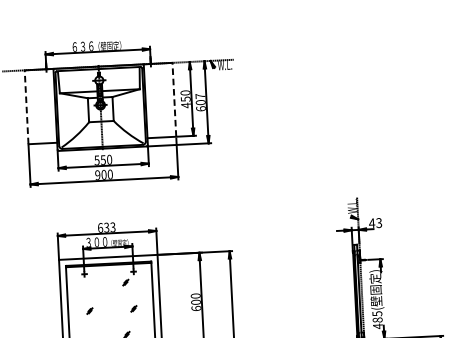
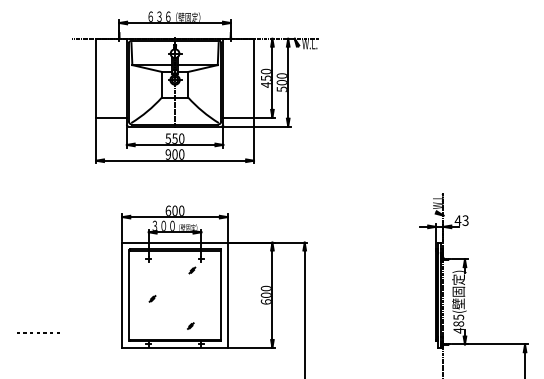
line: (174, 99) -> (254, 77), dashed -> solid
text: (200, 102) -> (281, 82), 607 -> 500
line: (26, 106) -> (96, 77), dashed -> solid
text: (109, 227) -> (178, 210), 633 -> 600
part: (133, 308) -> (199, 298), removed

